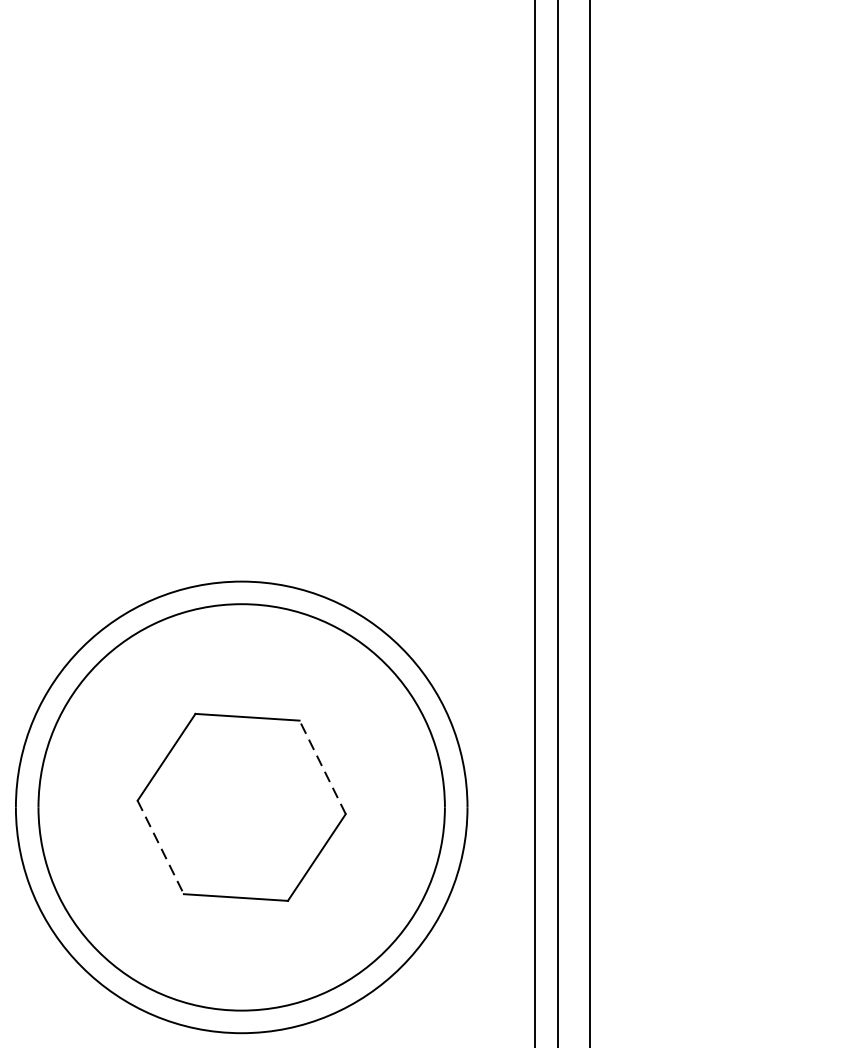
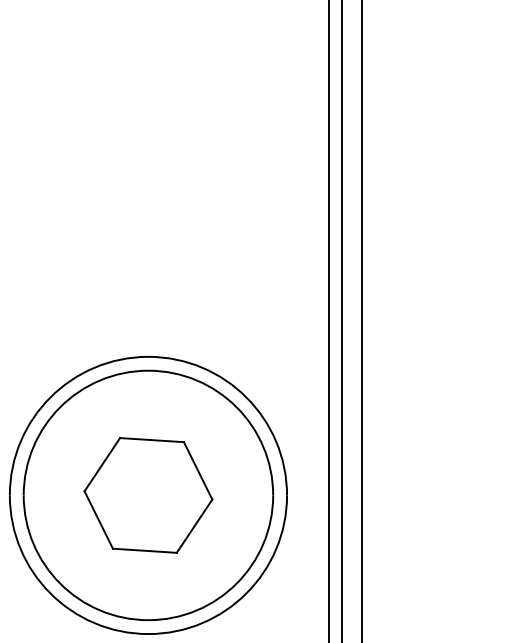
line: (321, 766) -> (197, 470), dashed -> solid
line: (160, 848) -> (98, 520), dashed -> solid

